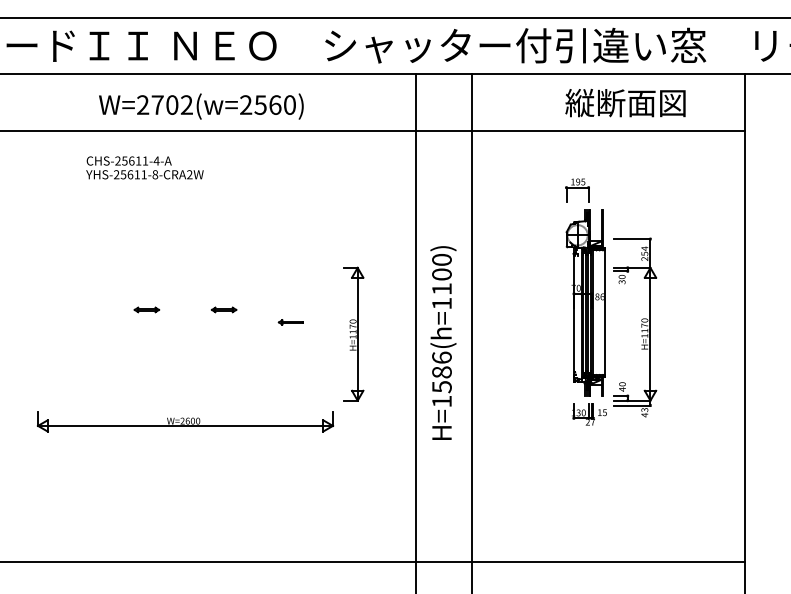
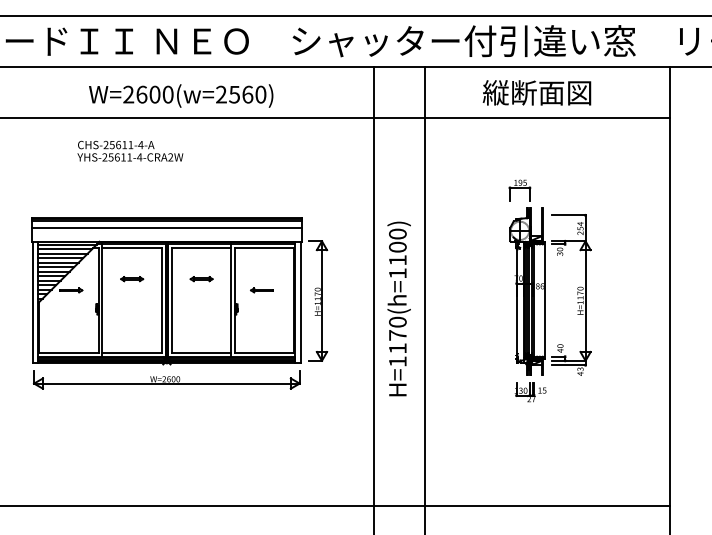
text: (625, 103) -> (537, 93), moved
text: (171, 104) -> (154, 94), W=2702(w=2560) -> W=2600(w=2560)
text: (155, 174) -> (139, 157), YHS-25611-8-CRA2W -> YHS-25611-4-CRA2W
part: (585, 301) -> (527, 290), moved
part: (185, 323) -> (166, 291), added
text: (441, 372) -> (397, 335), H=1586(h=1100) -> H=1170(h=1100)

